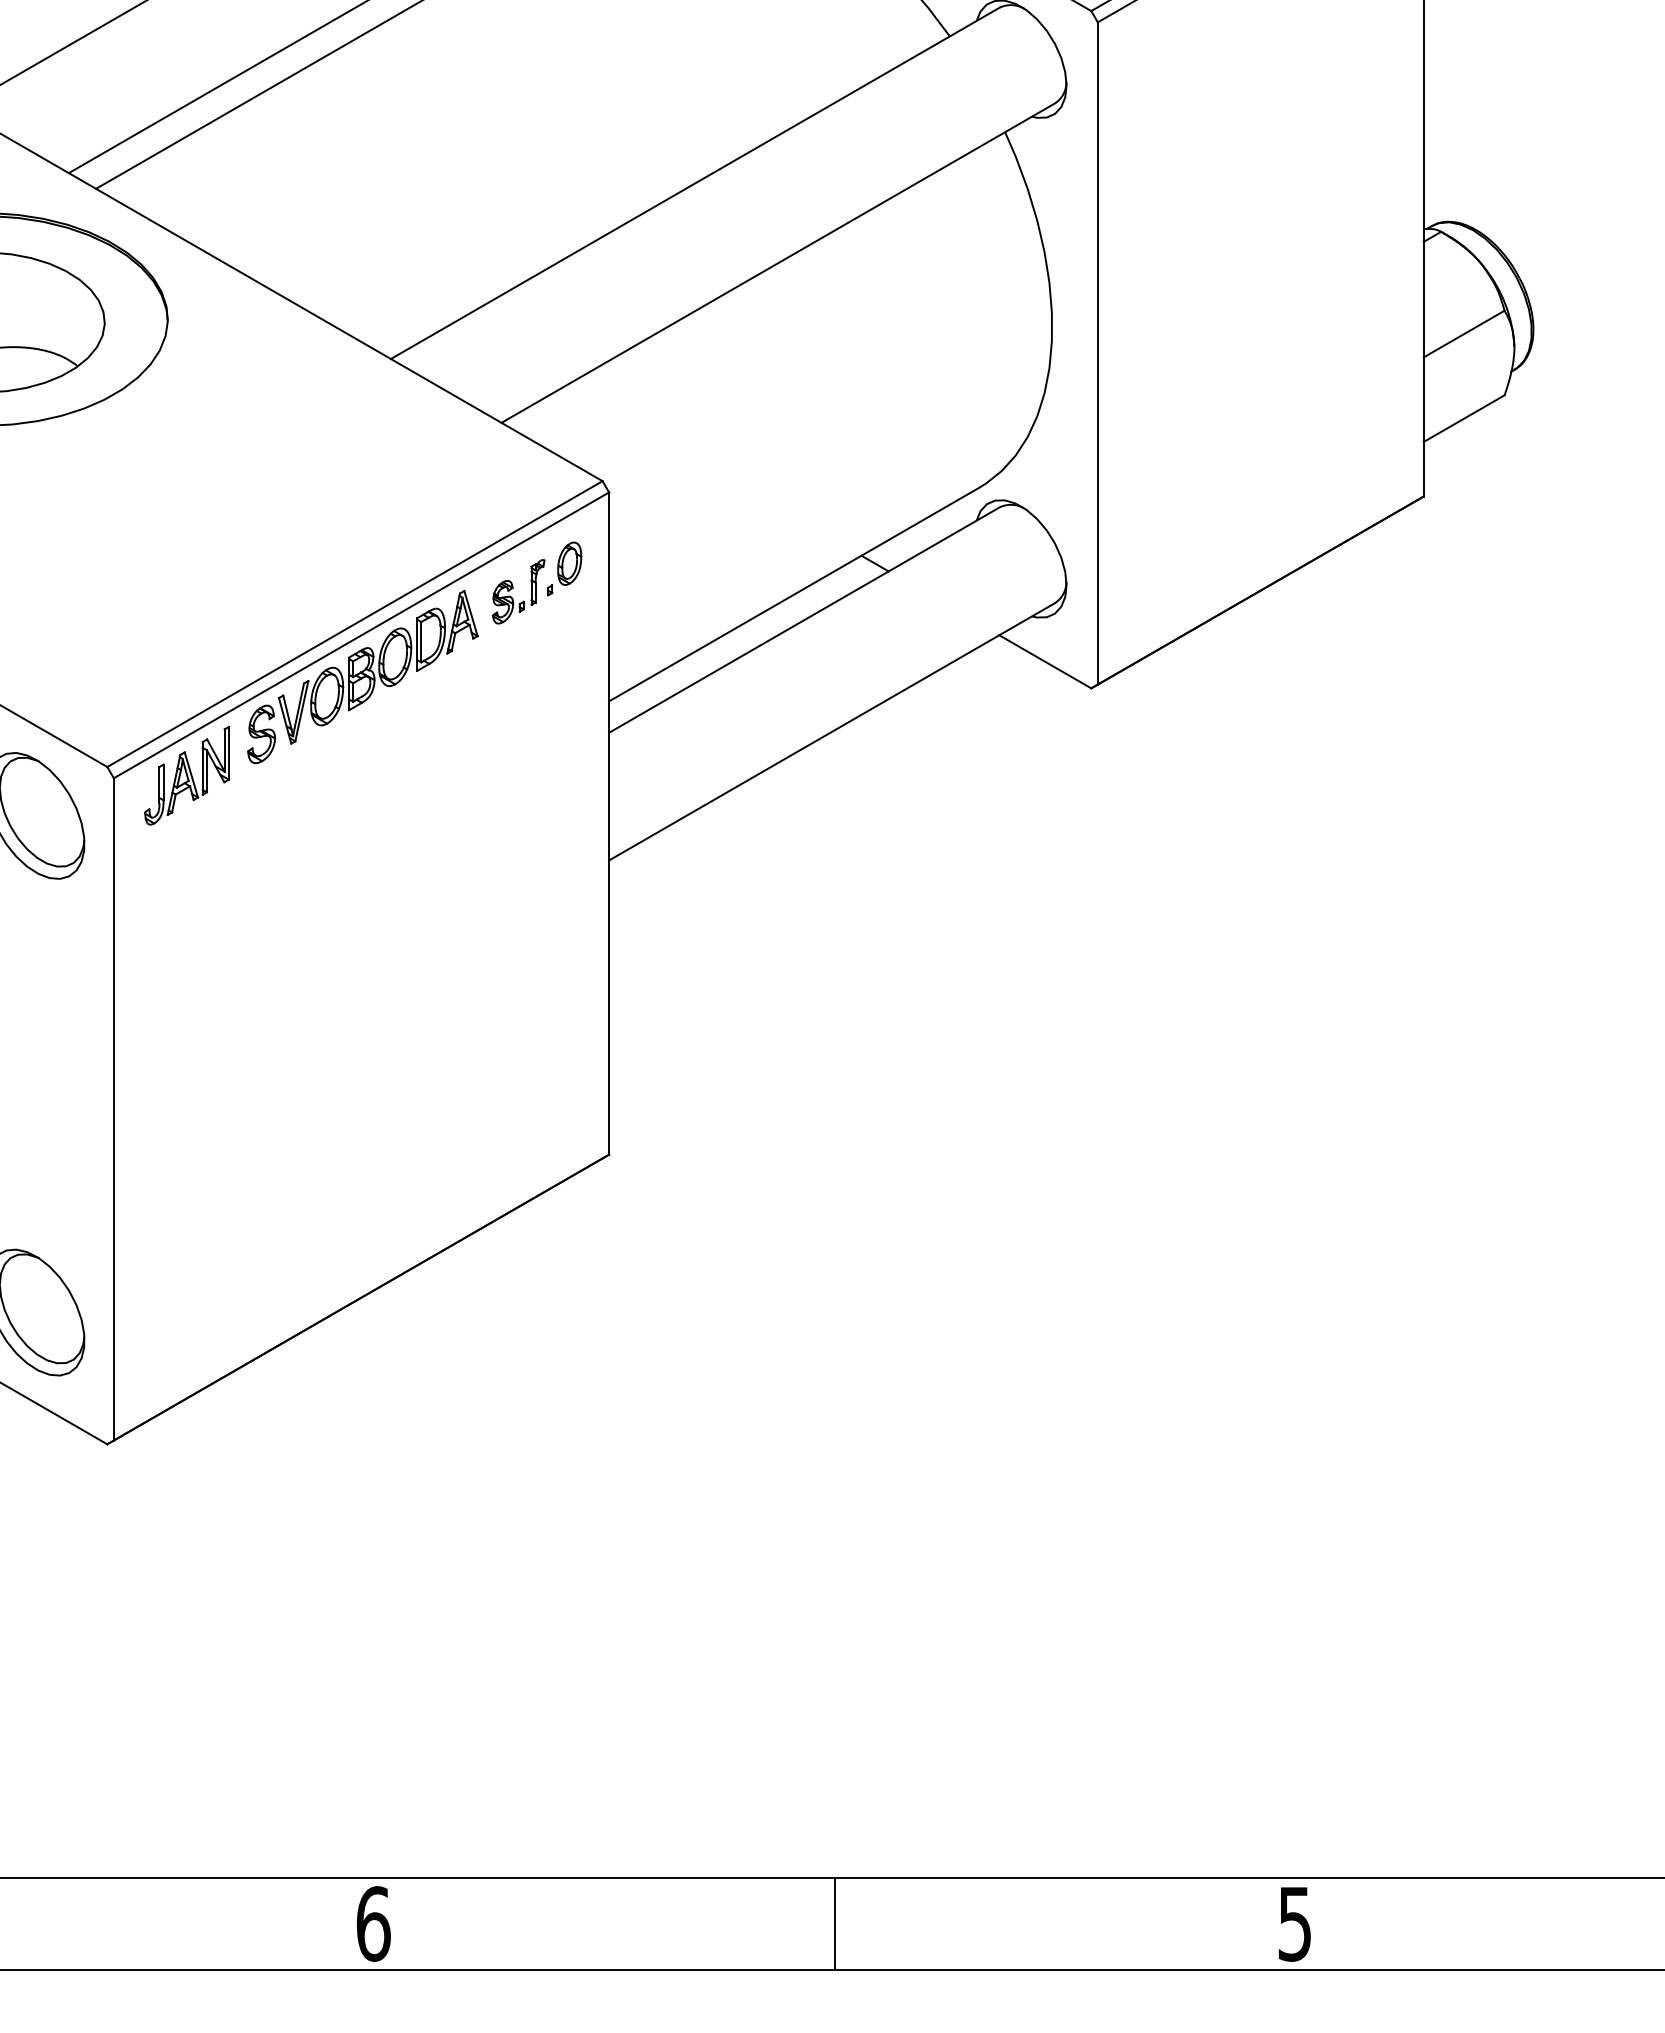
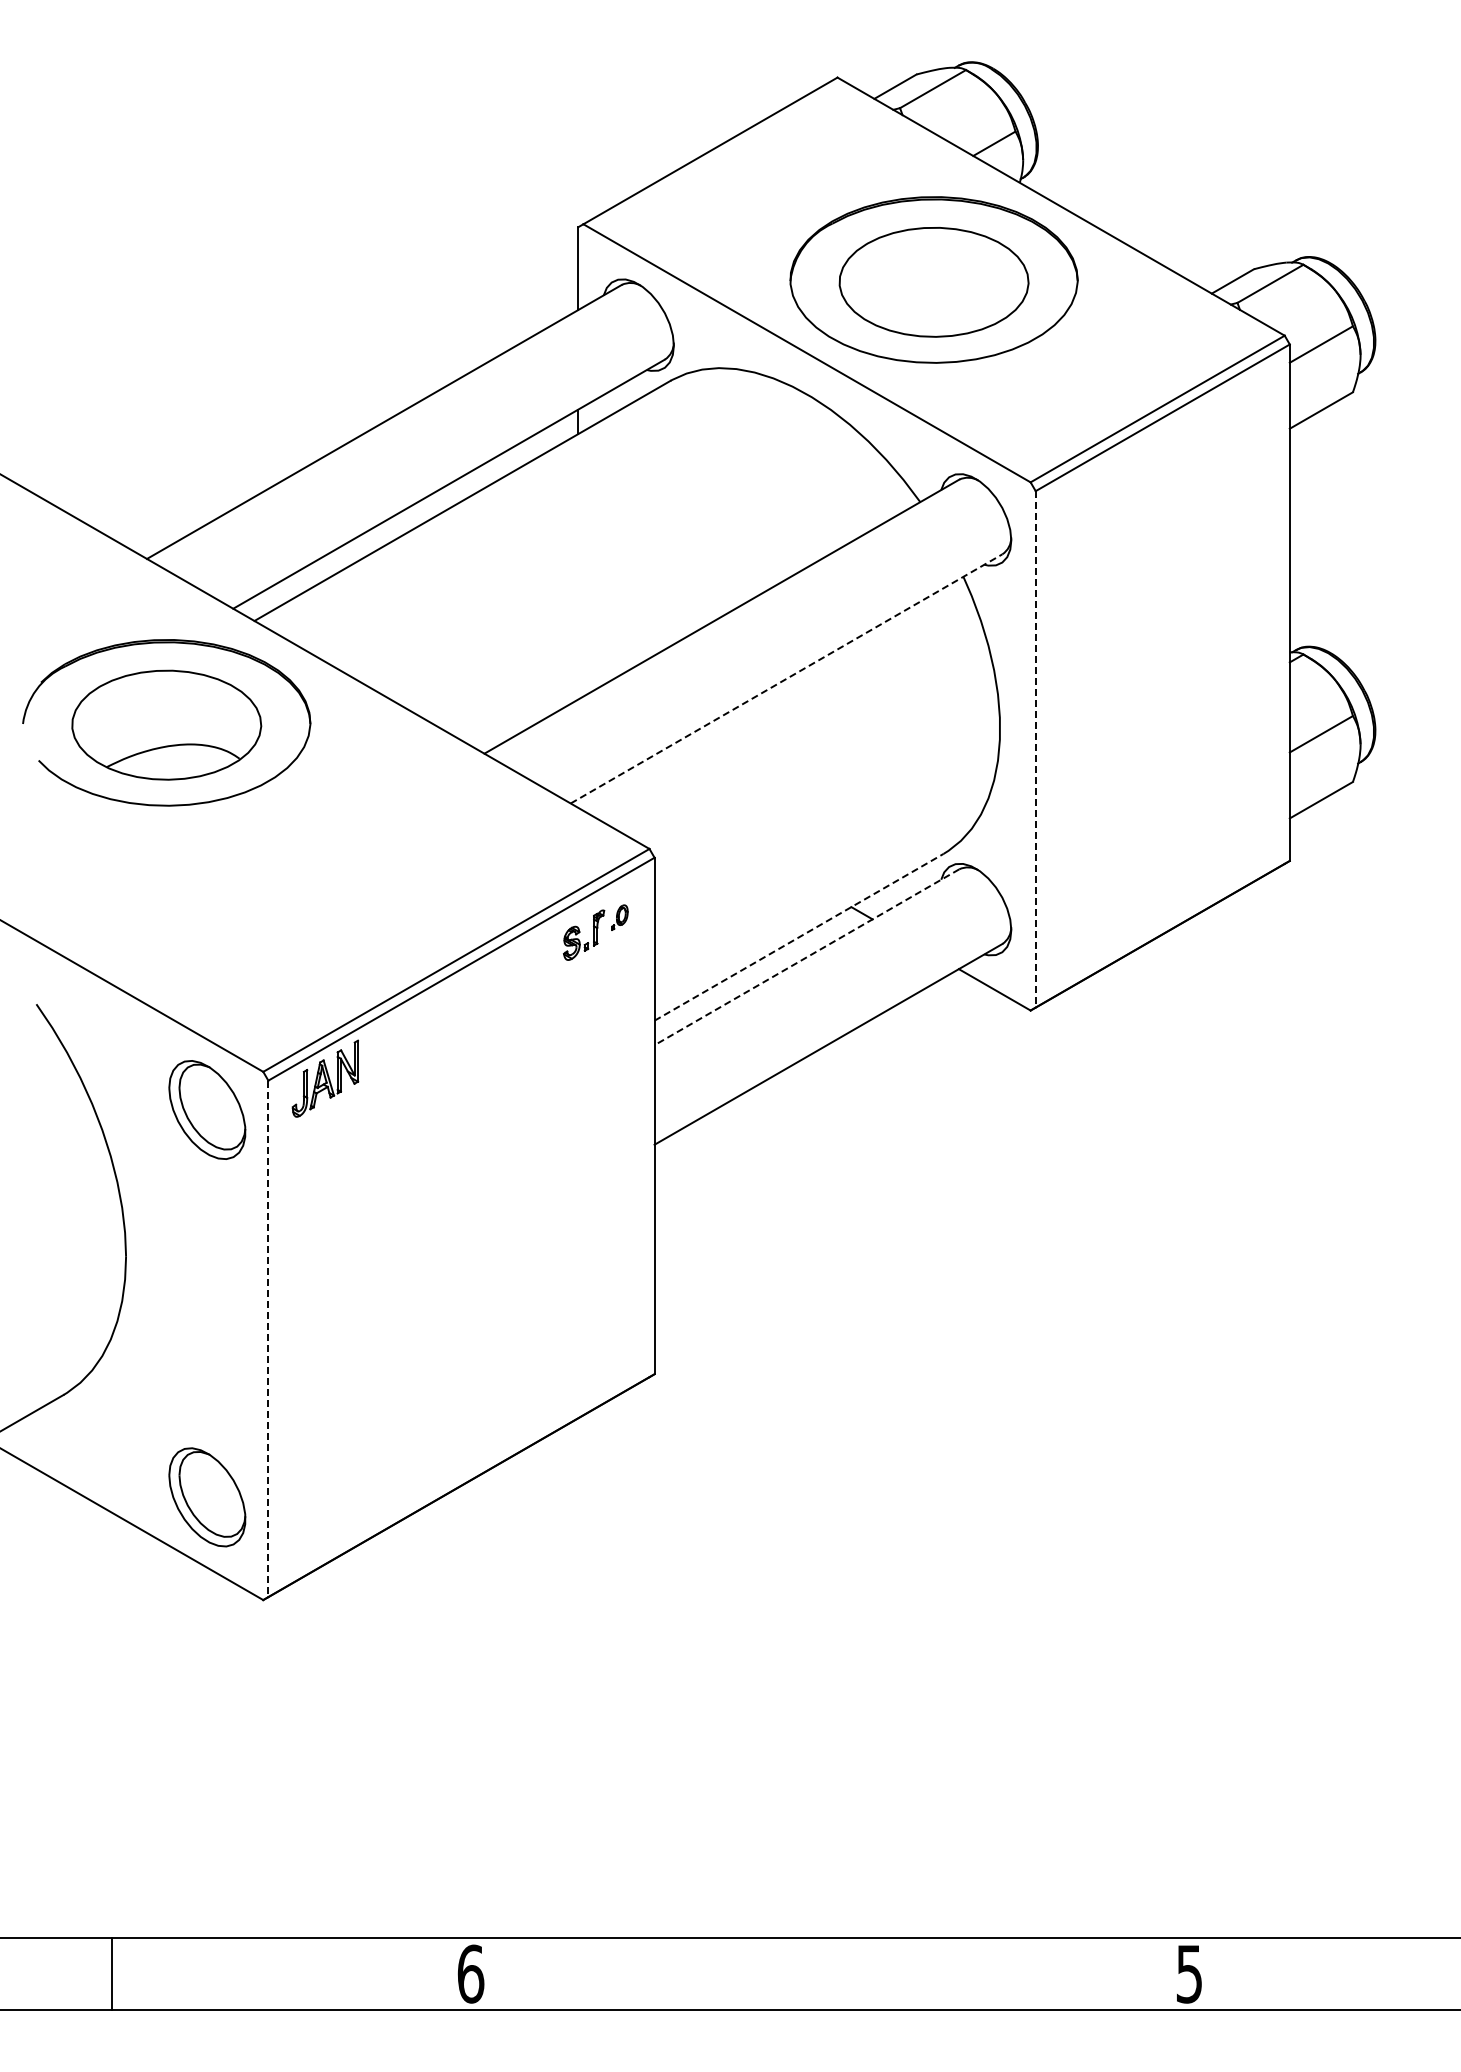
line: (778, 262) -> (786, 678), solid -> dashed
line: (1097, 353) -> (1035, 749), solid -> dashed
part: (564, 569) -> (619, 917), size x0.6
line: (794, 594) -> (799, 937), solid -> dashed
line: (803, 620) -> (806, 957), solid -> dashed
part: (362, 676) -> (462, 1001), removed
line: (114, 1110) -> (268, 1339), solid -> dashed
line: (834, 1923) -> (830, 1973), removed

